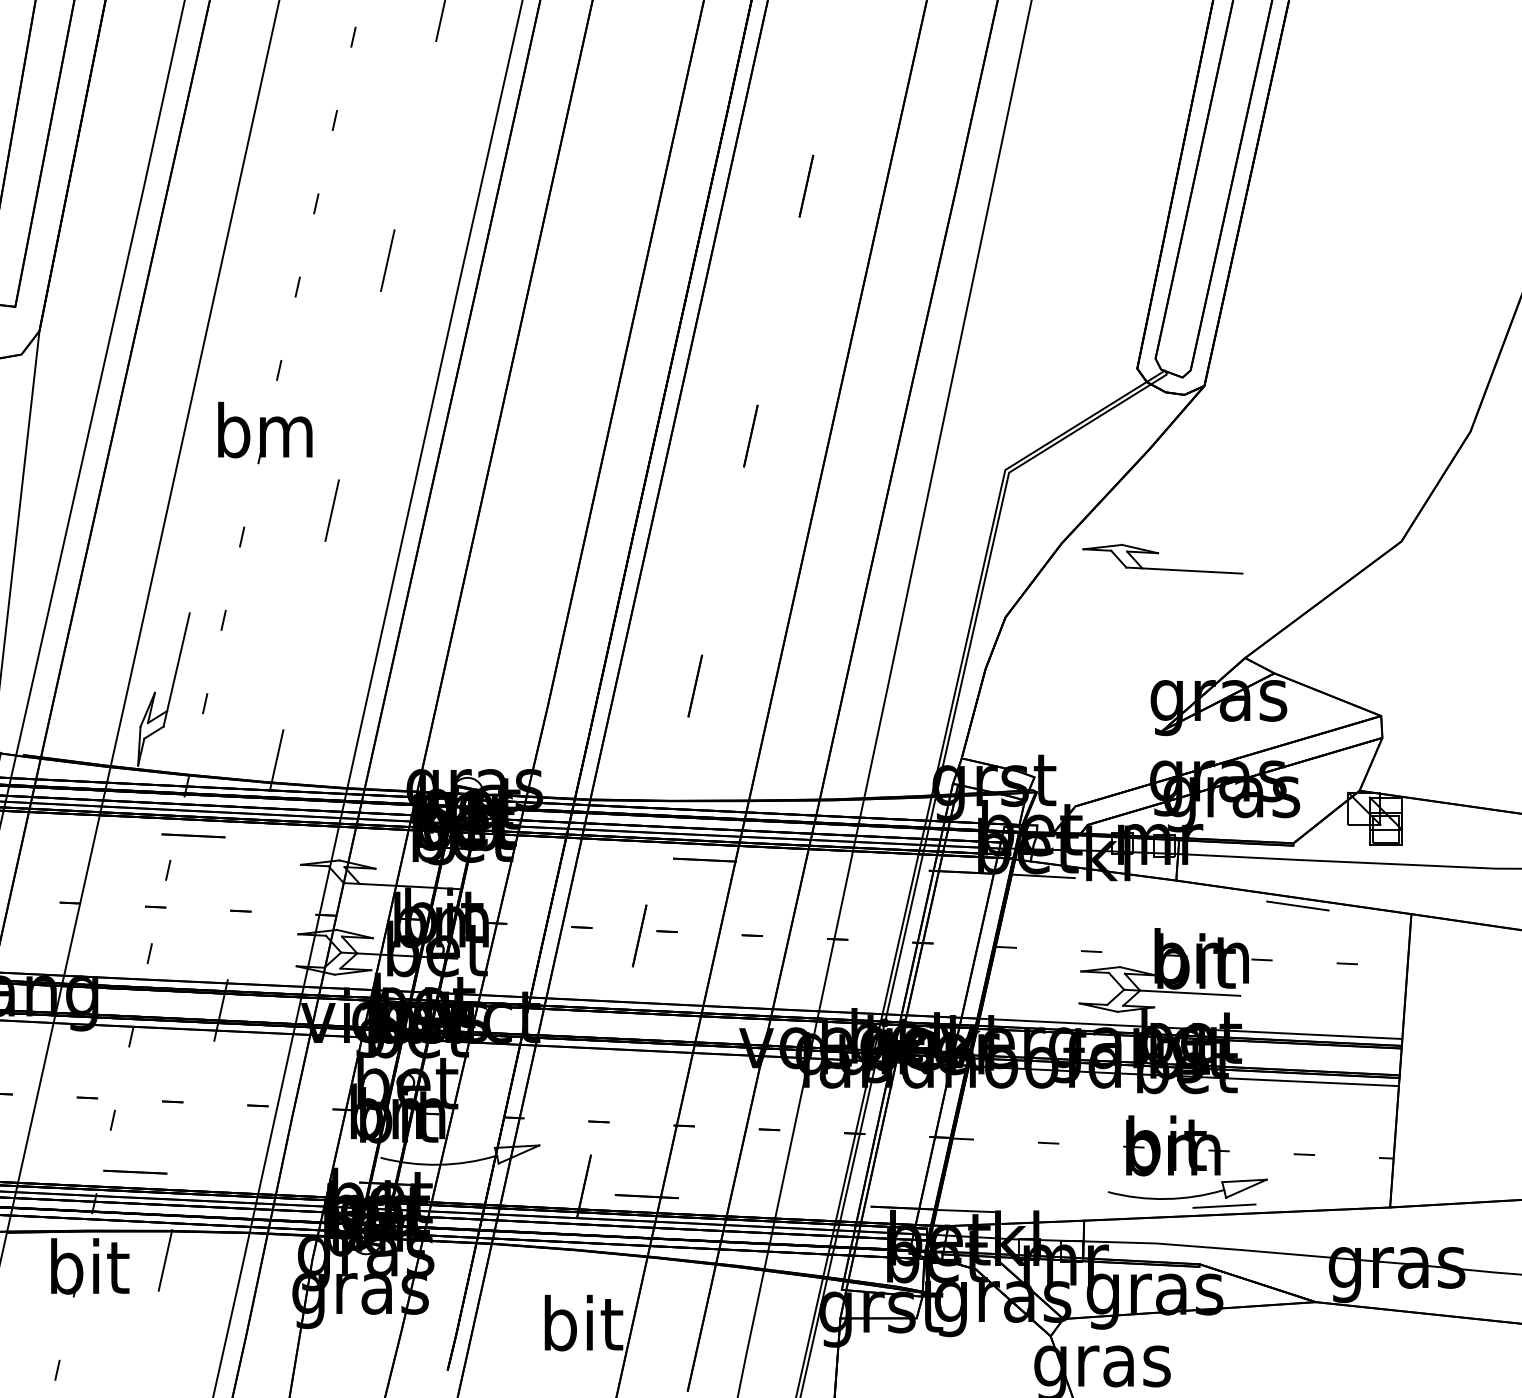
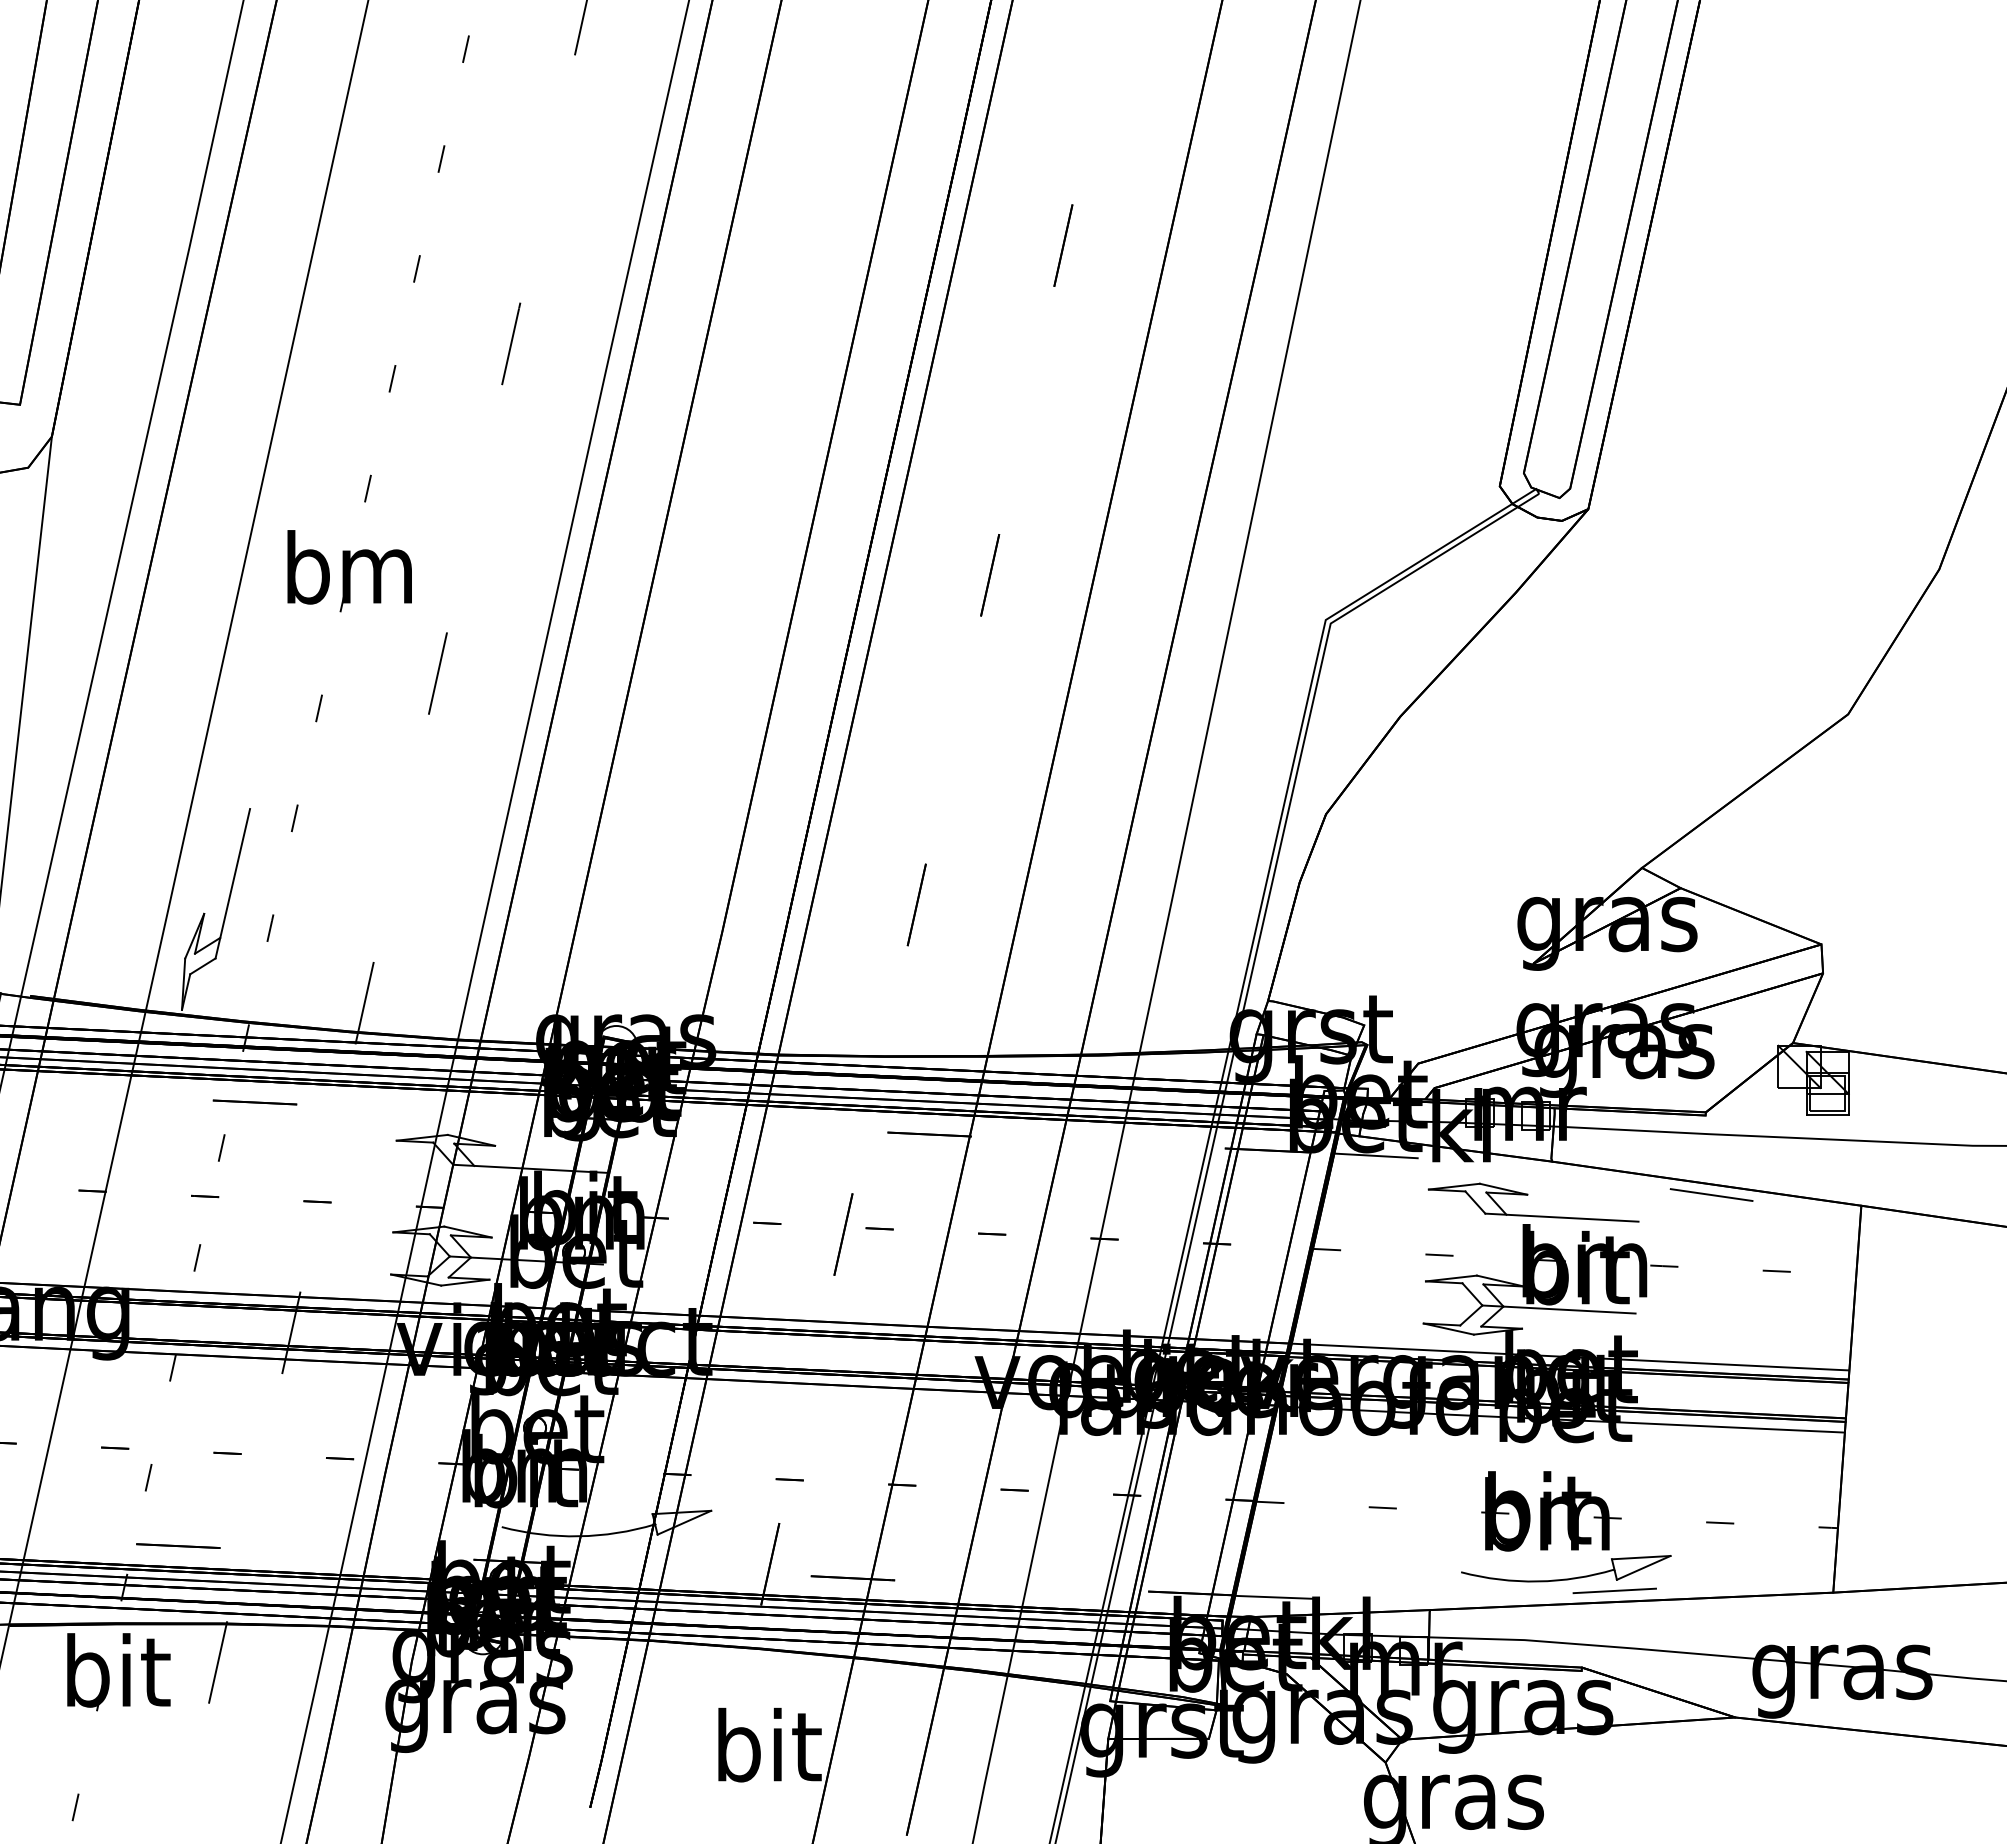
part: (1159, 553) -> (1528, 1195), moved

